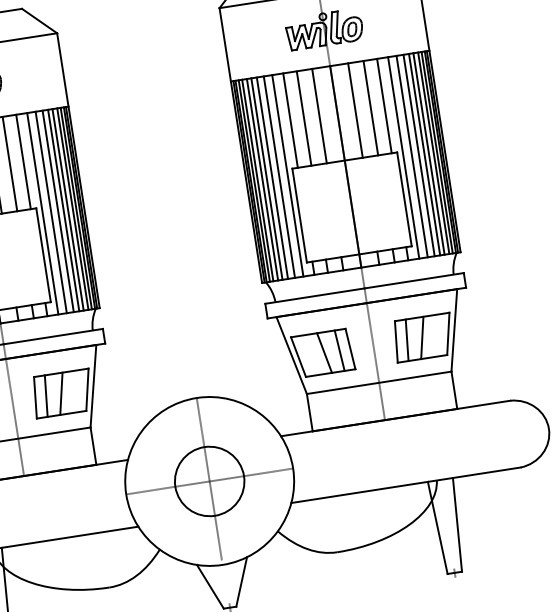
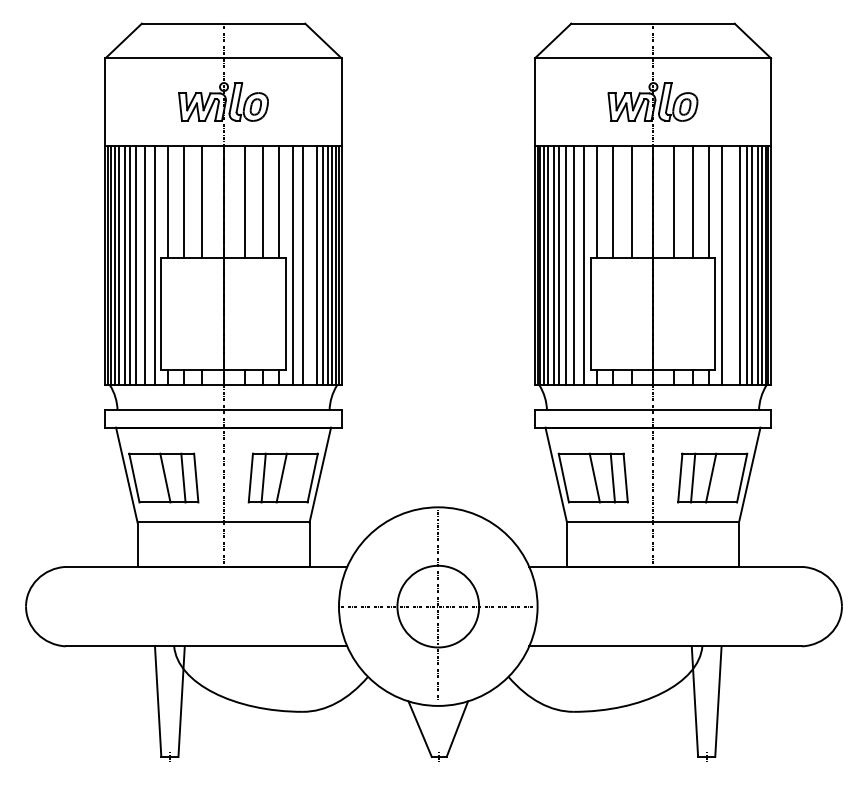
line: (411, 156) -> (731, 265), removed
line: (57, 211) -> (310, 265), removed

